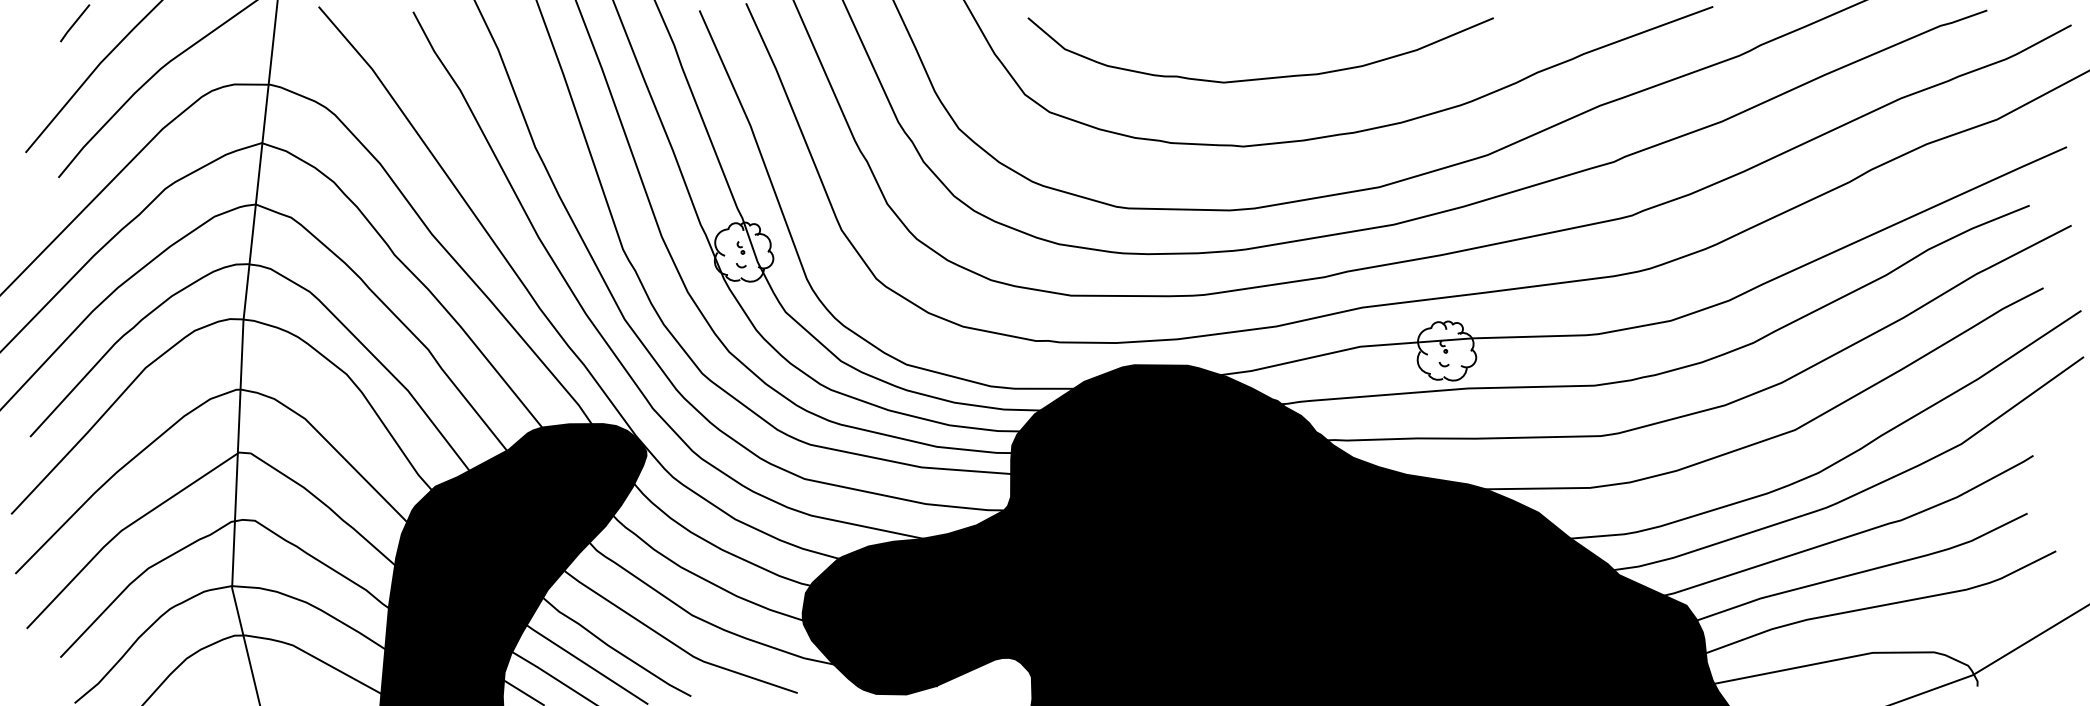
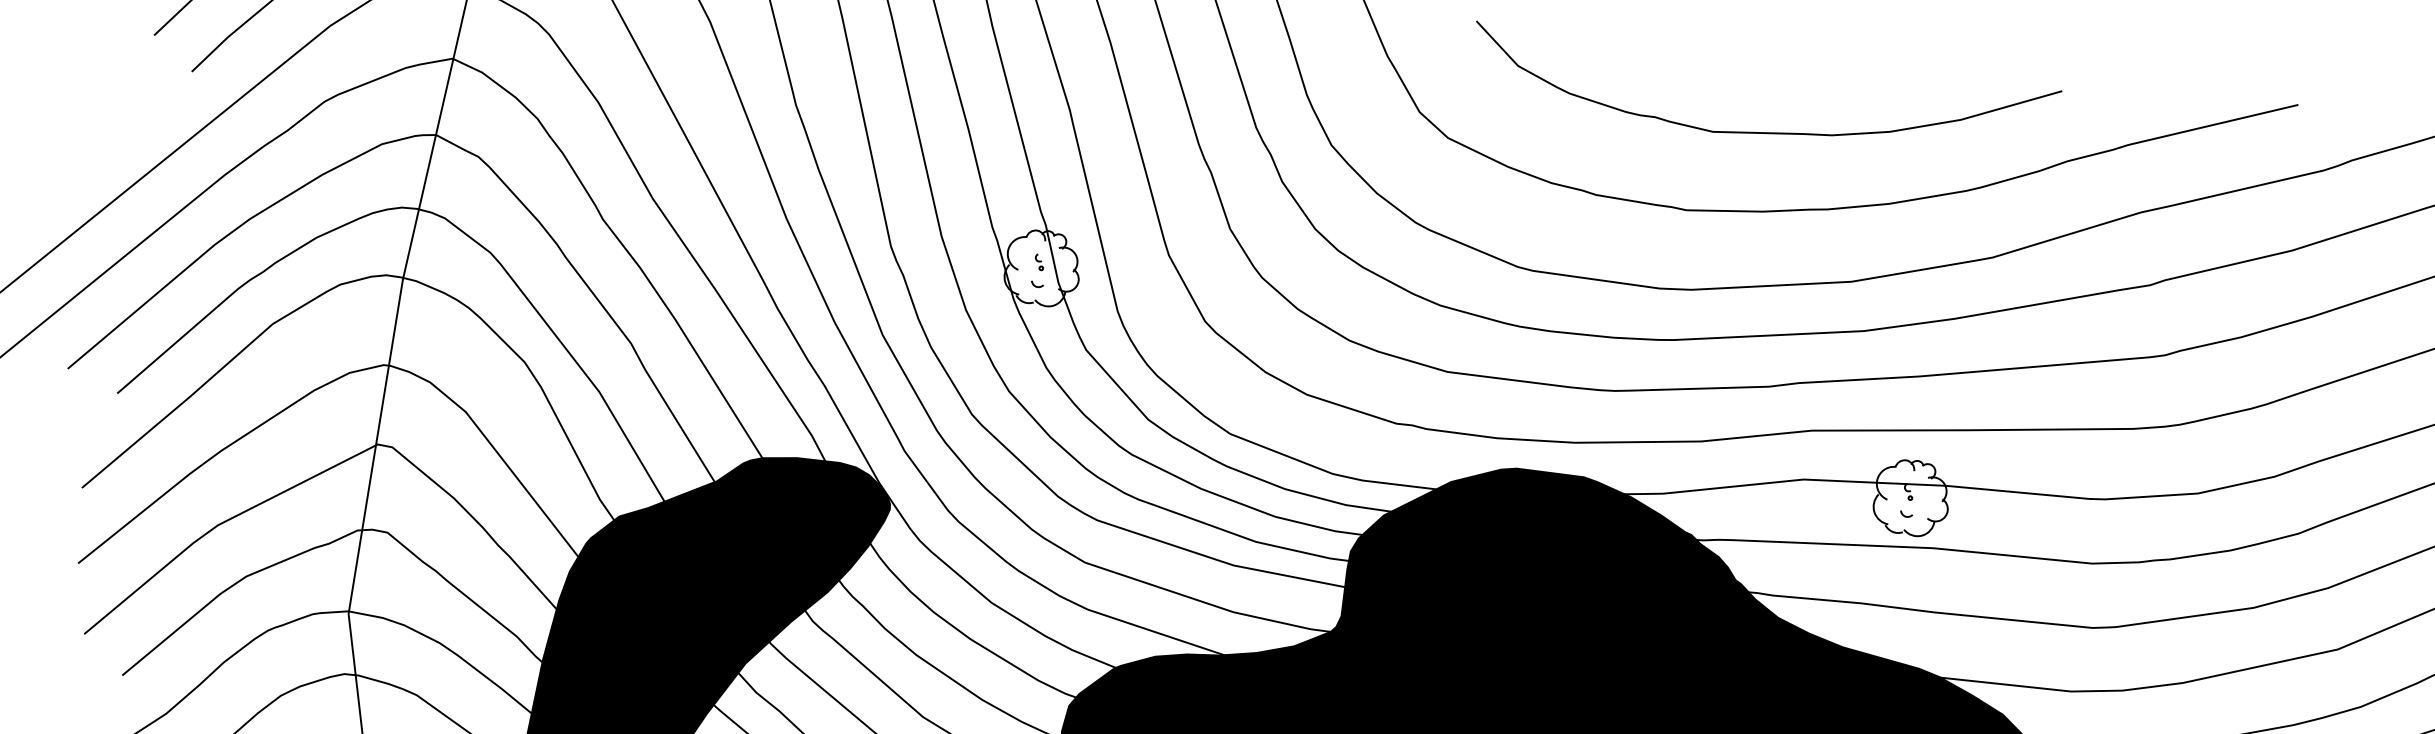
curve: (1264, 77) -> (1764, 131), moved

